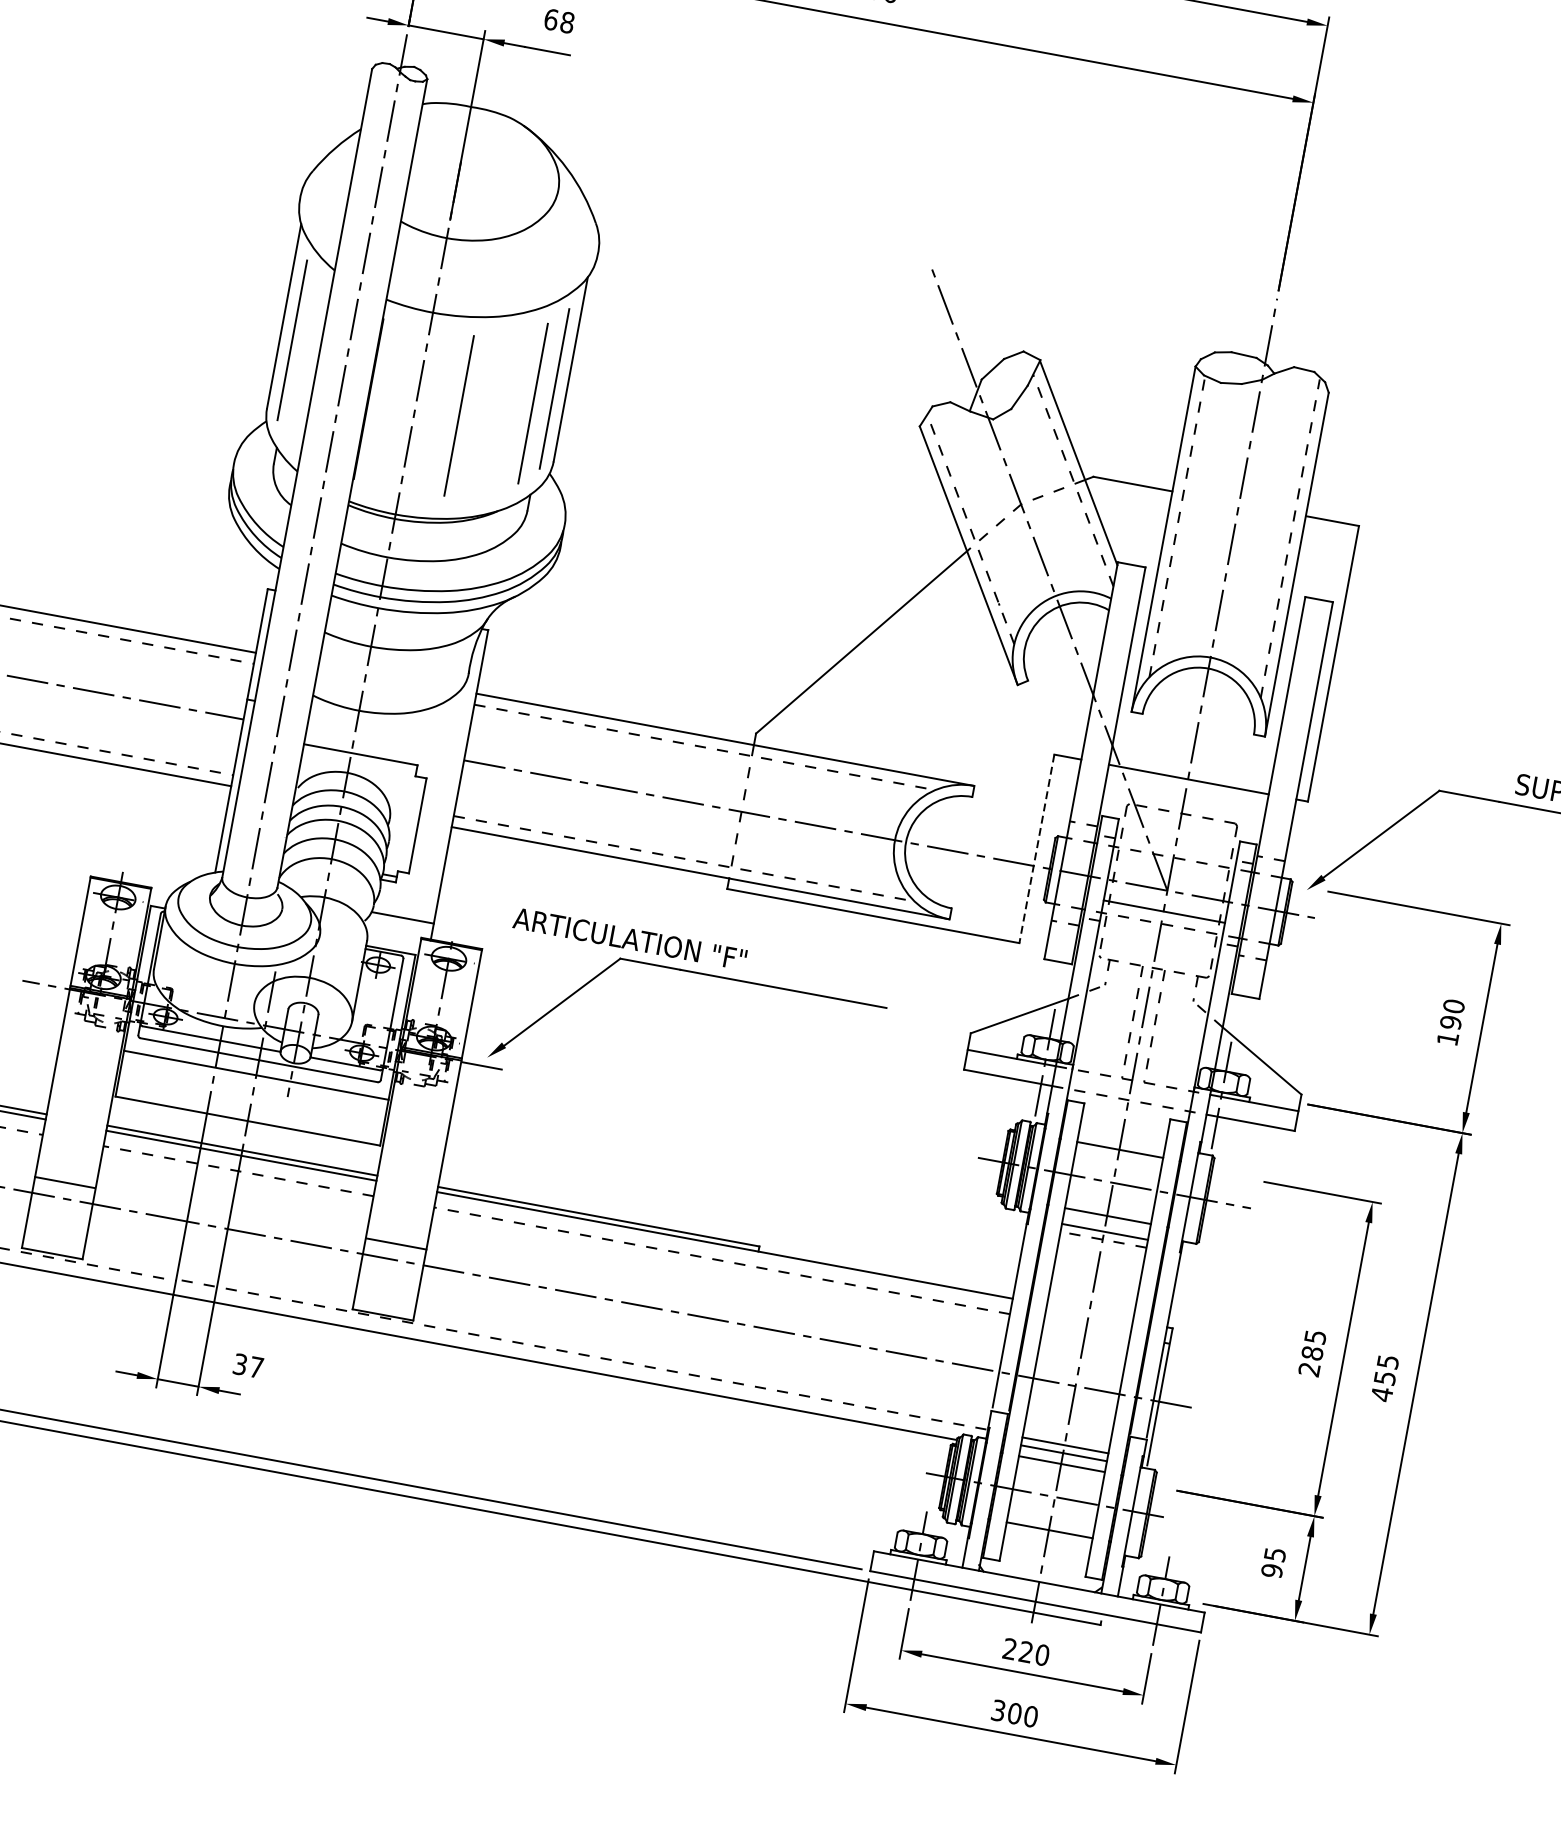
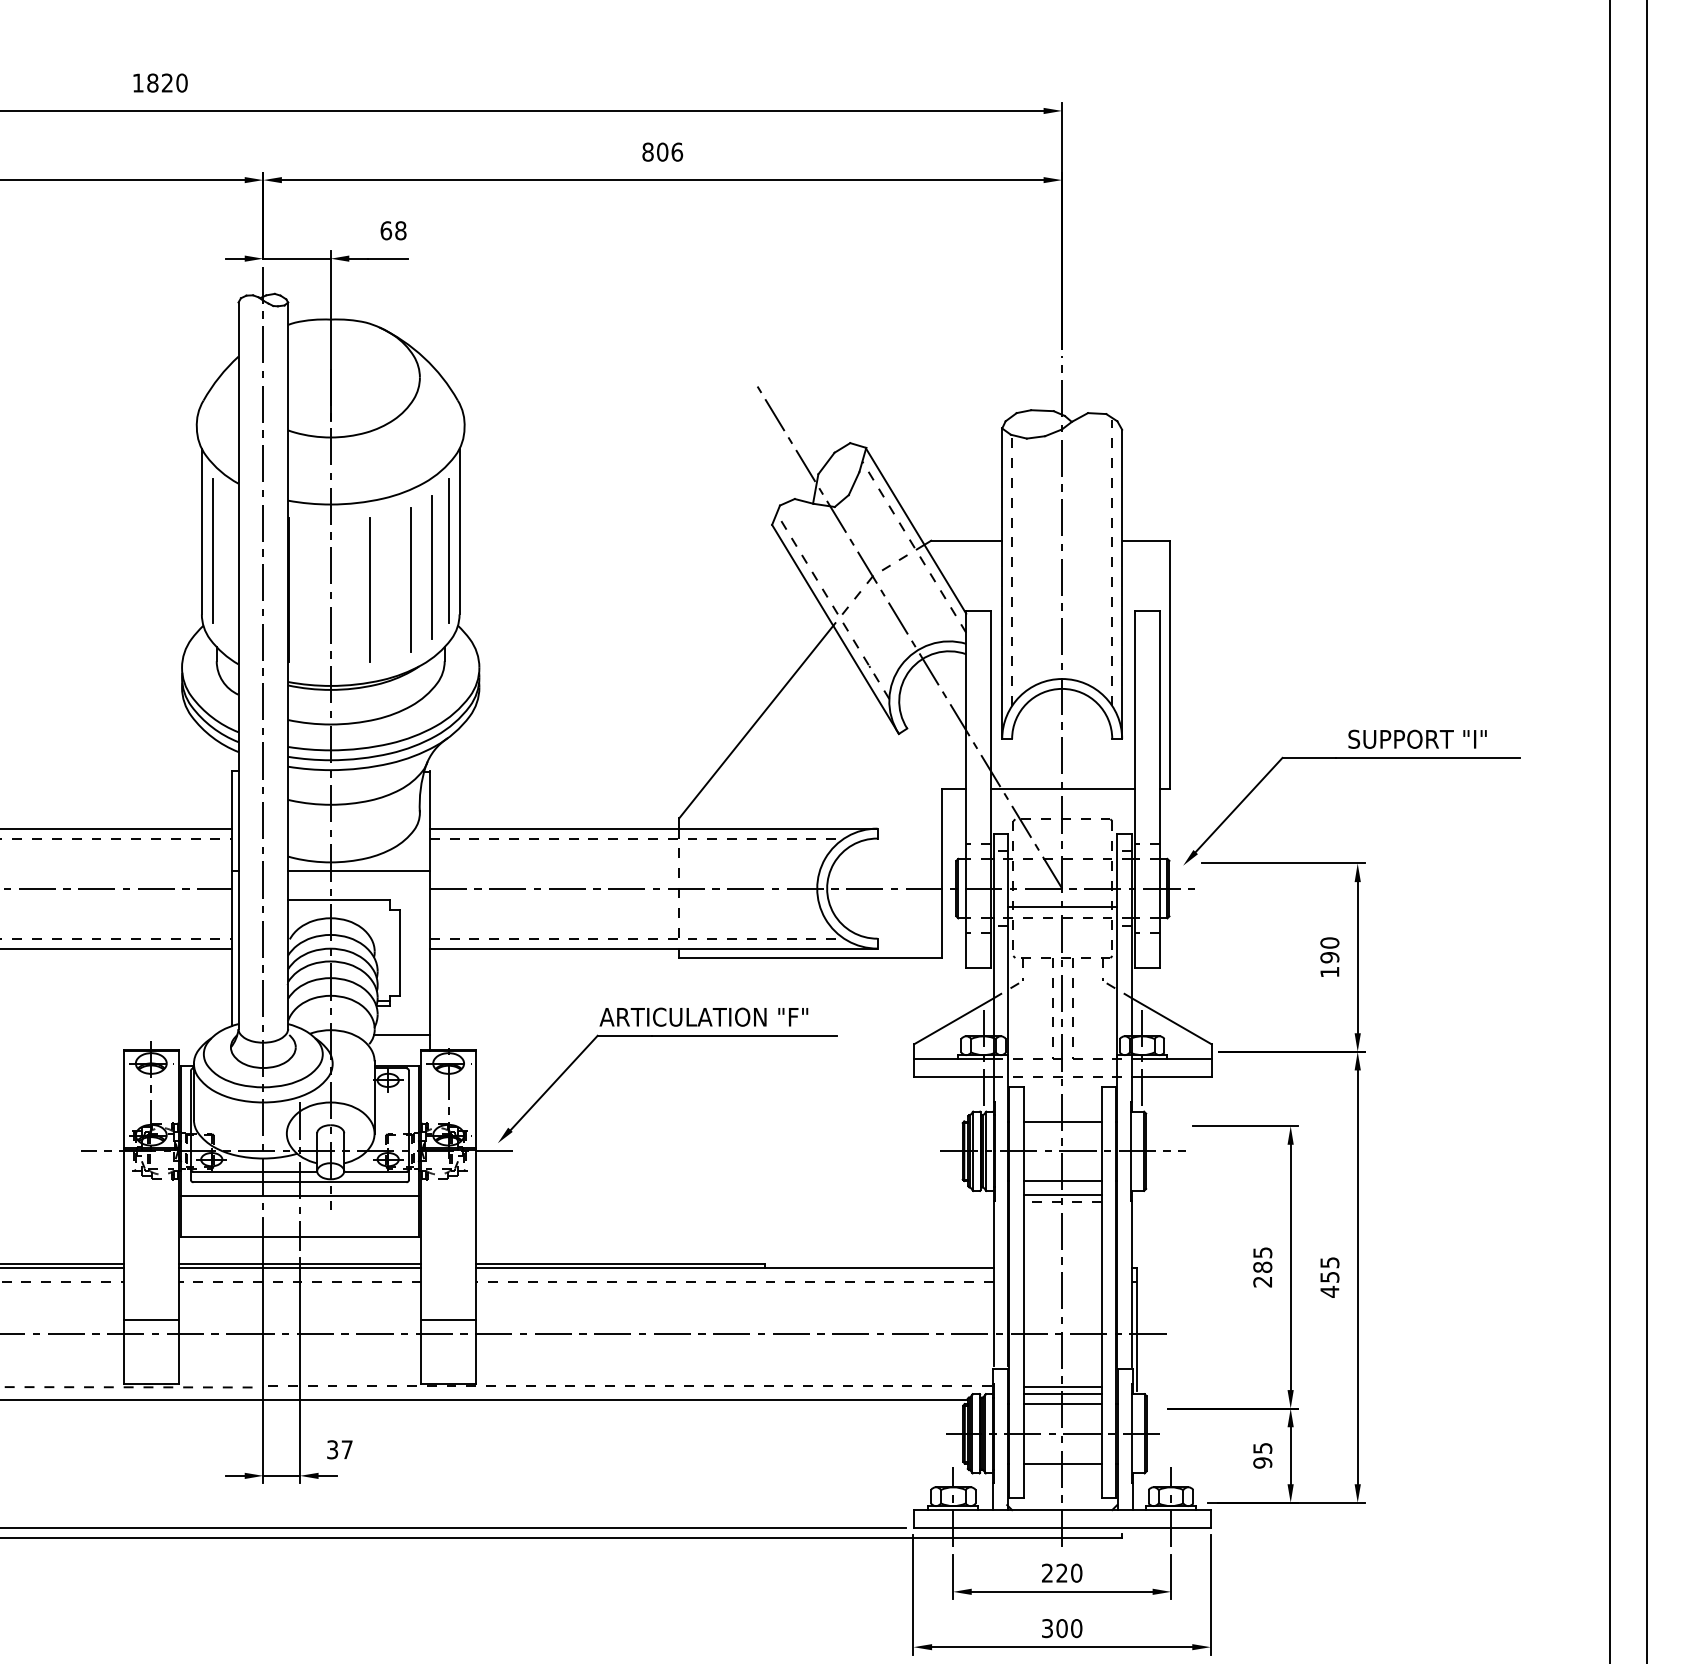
line: (506, 412) -> (410, 579), added
line: (388, 725) -> (358, 870), added
line: (1036, 849) -> (941, 873), dashed -> solid
text: (629, 938) -> (703, 1016), moved

